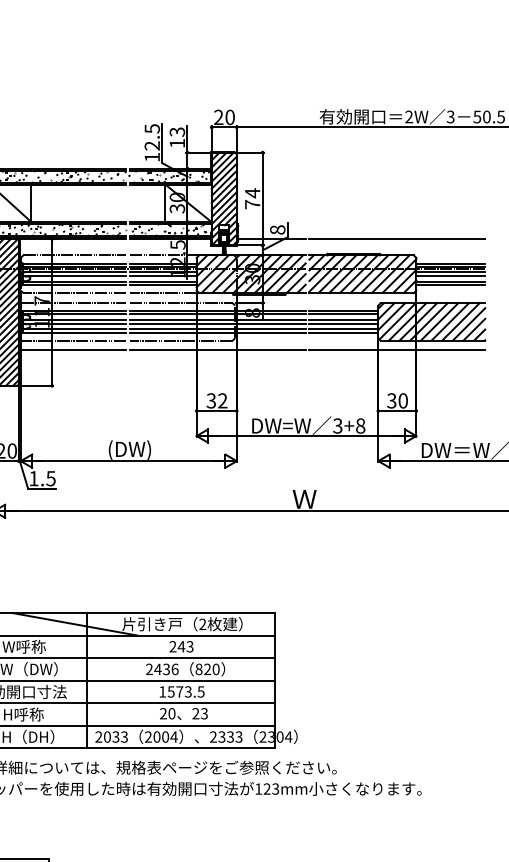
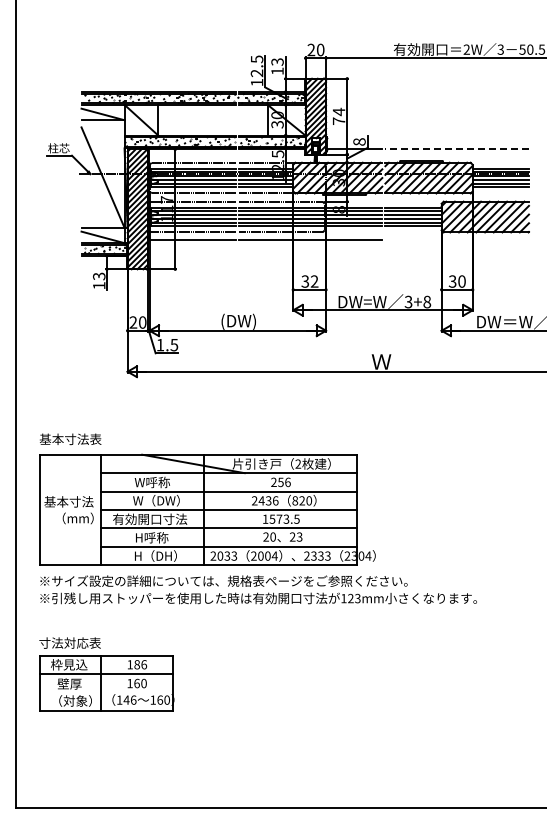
line: (397, 239) -> (457, 149), solid -> dashed
line: (396, 350) -> (456, 240), removed
text: (184, 646) -> (283, 482), 243 -> 256

